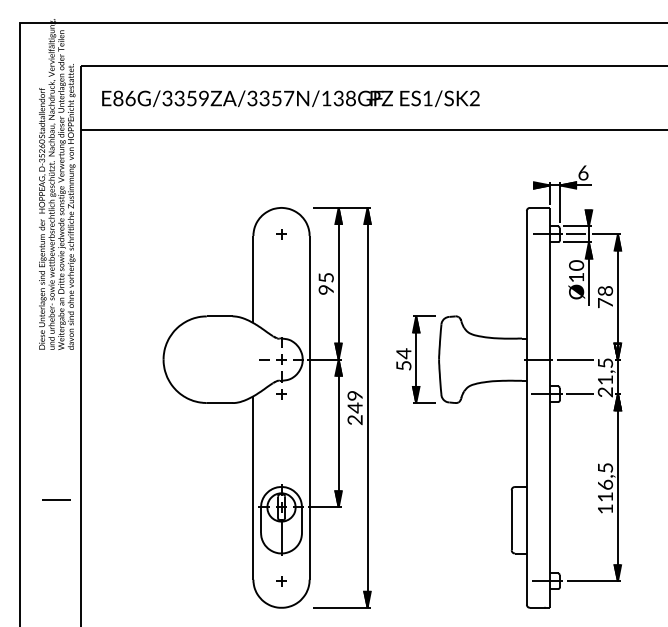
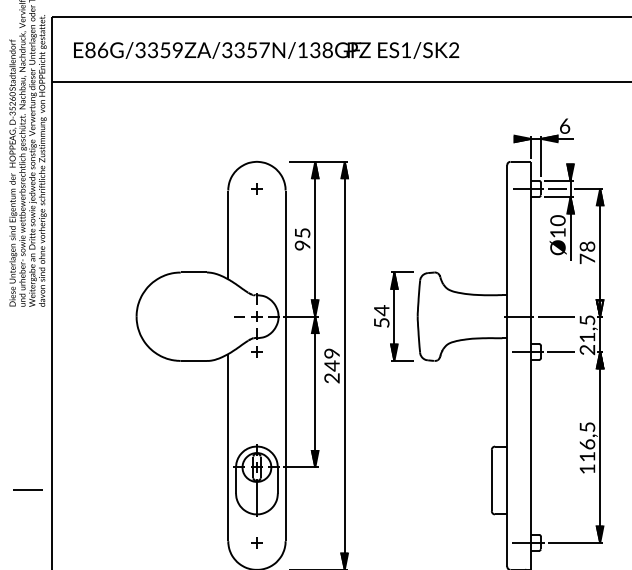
line: (56, 499) -> (27, 489), moved

